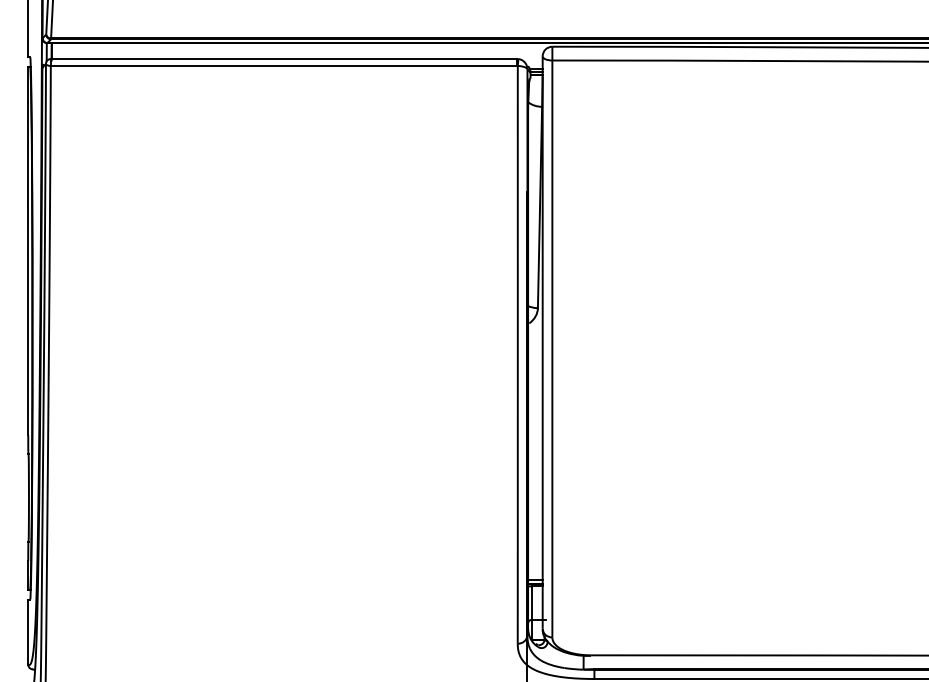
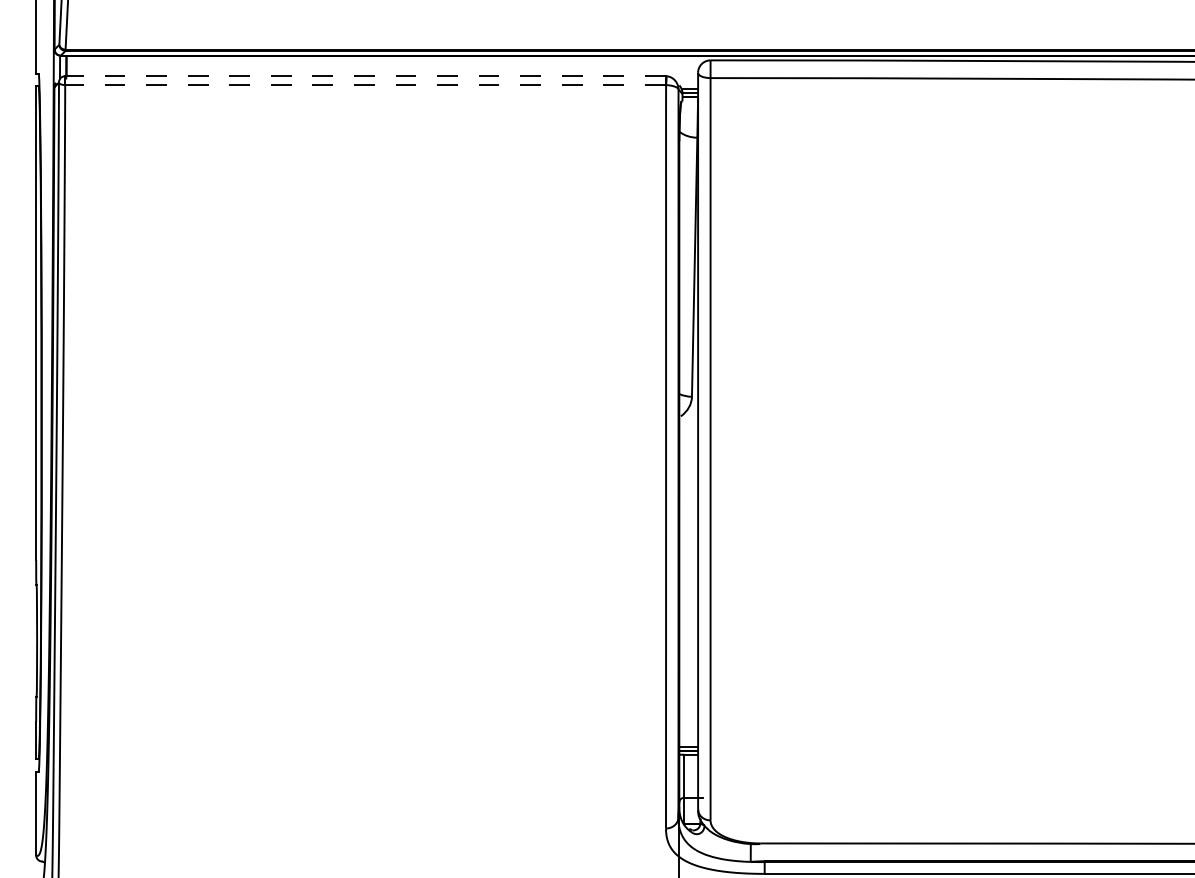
line: (283, 59) -> (364, 76), solid -> dashed
line: (283, 66) -> (364, 85), solid -> dashed

